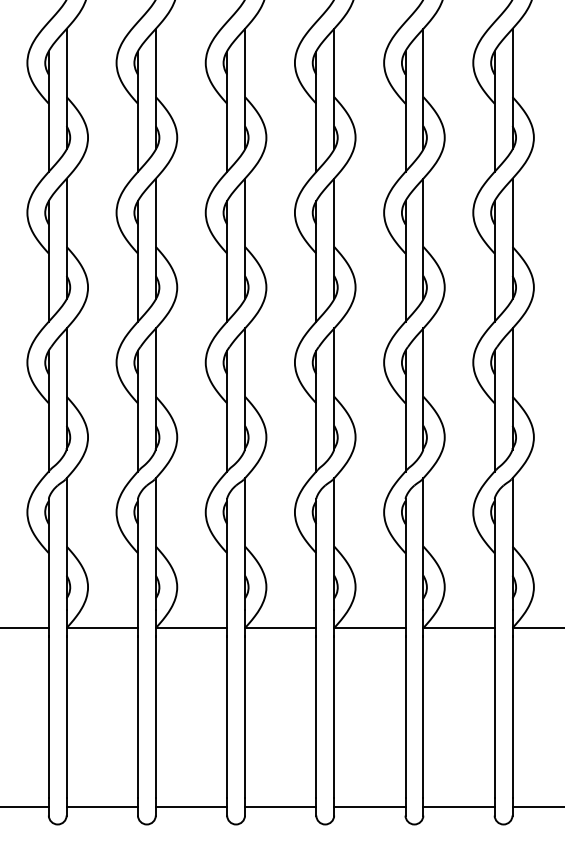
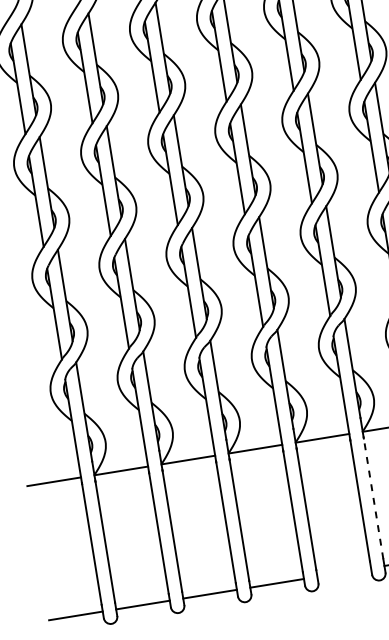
line: (423, 716) -> (373, 498), solid -> dashed
line: (369, 806) -> (343, 572), removed

